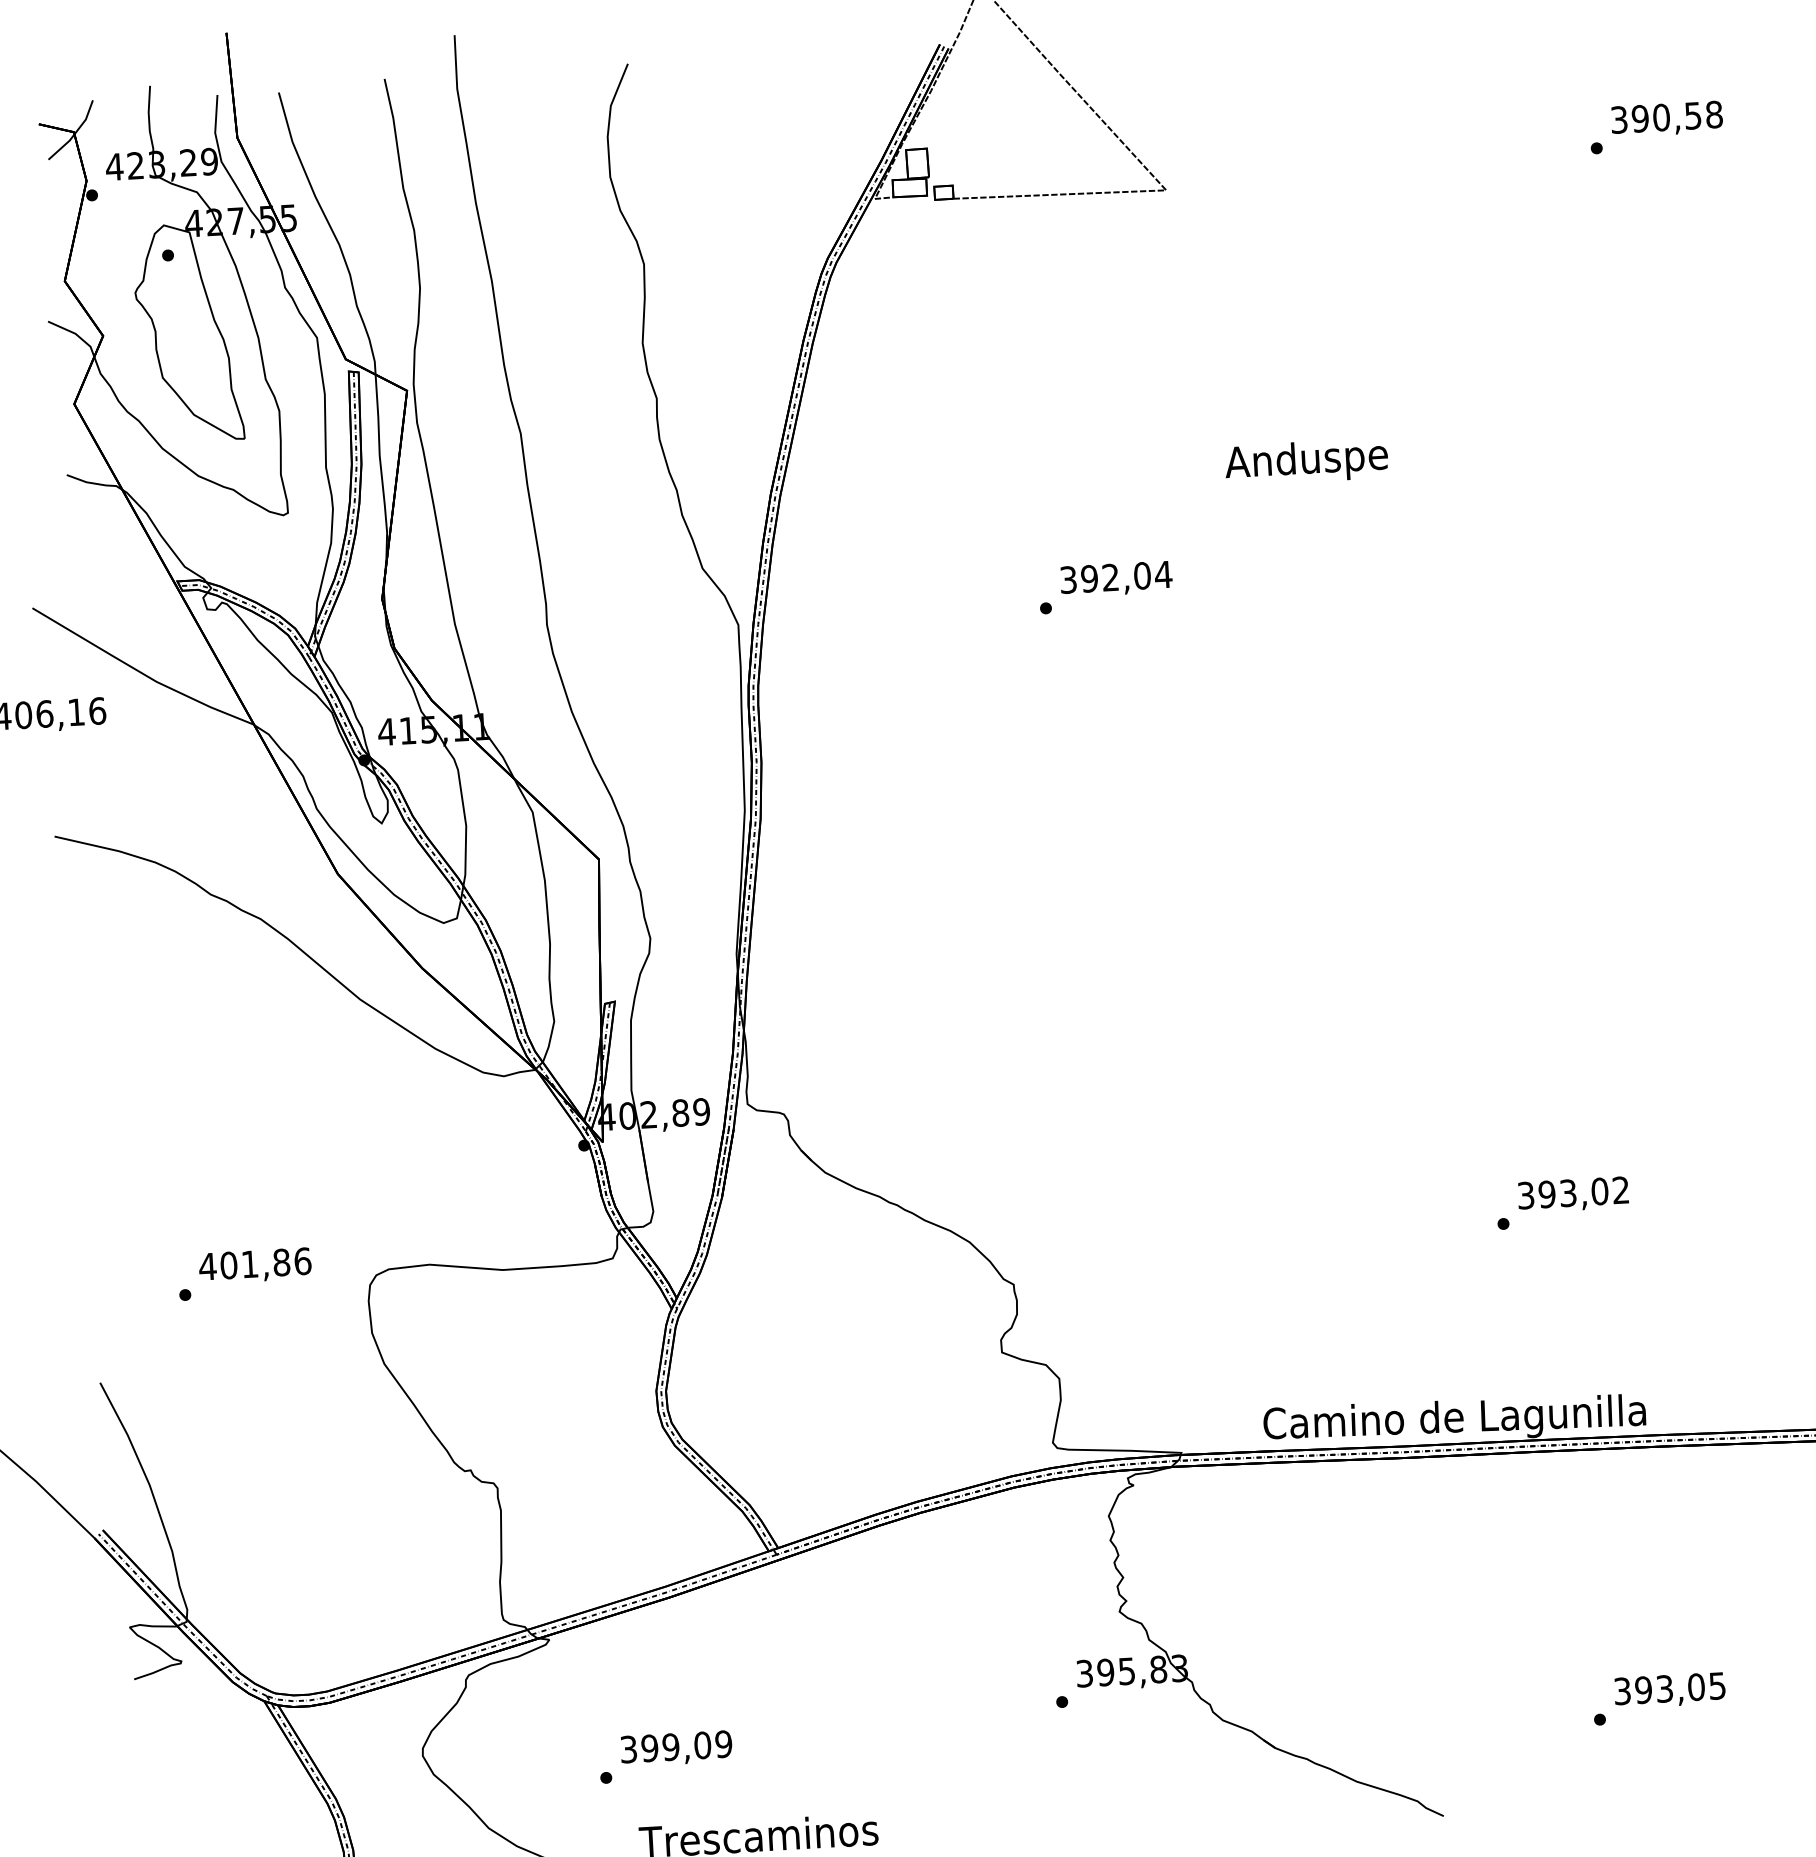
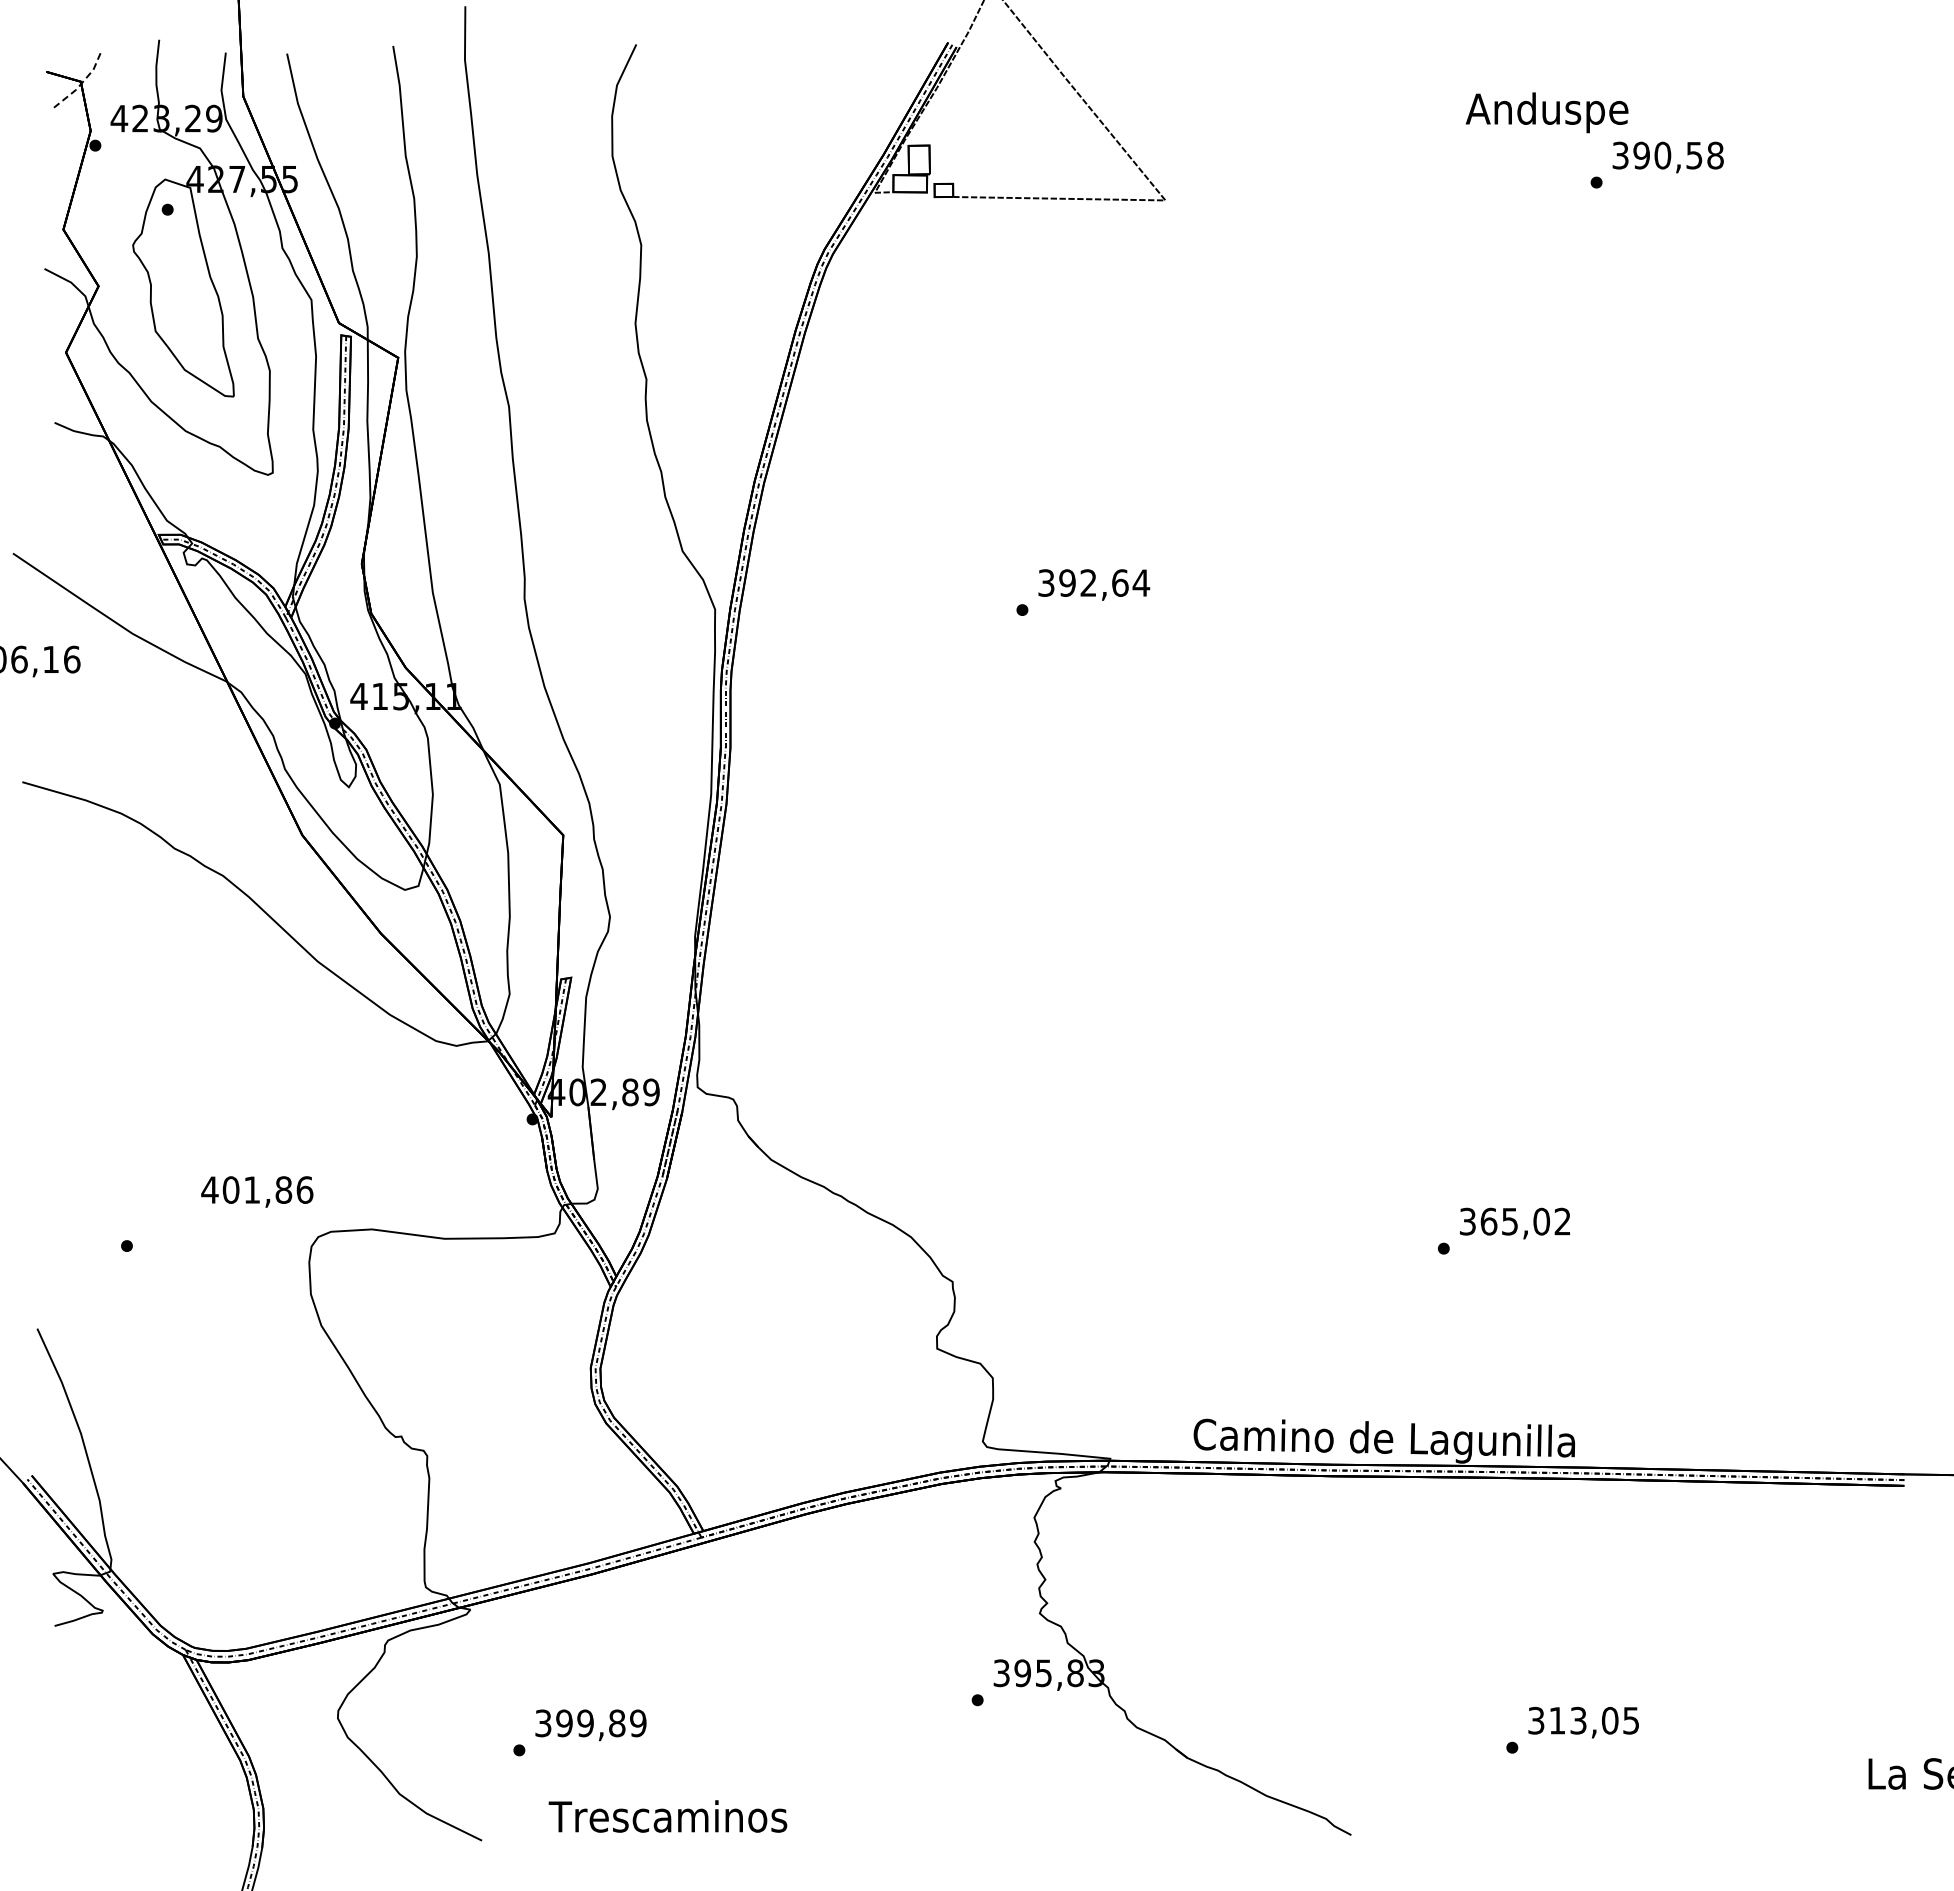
line: (75, 132) -> (82, 82), solid -> dashed
text: (1305, 461) -> (1546, 112), moved
text: (1142, 575) -> (1120, 582), 392,04 -> 392,64
text: (1556, 1193) -> (1498, 1221), 393,02 -> 365,02
text: (255, 1265) -> (257, 1191), moved
text: (1643, 1689) -> (1557, 1720), 393,05 -> 313,05
text: (702, 1745) -> (617, 1723), 399,09 -> 399,89

